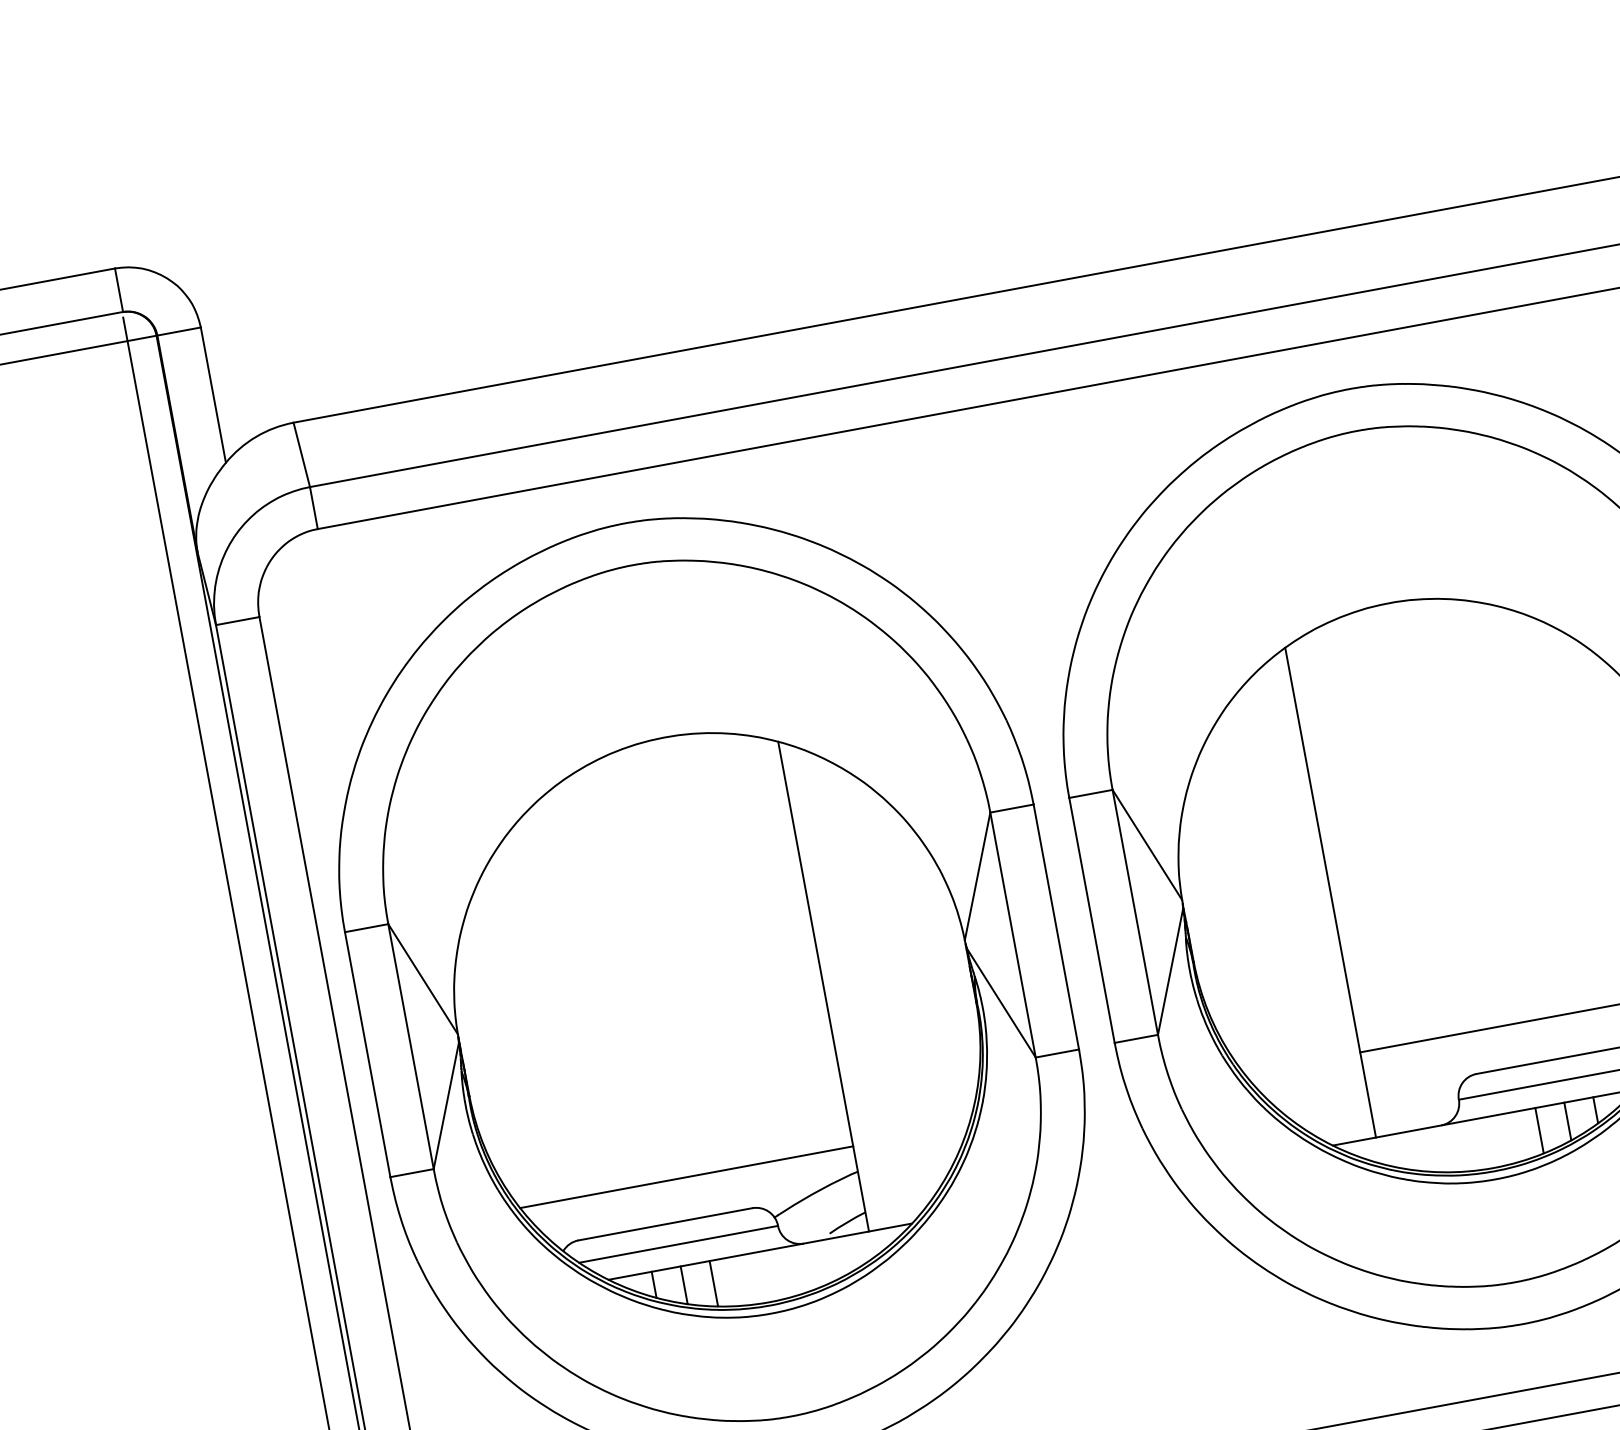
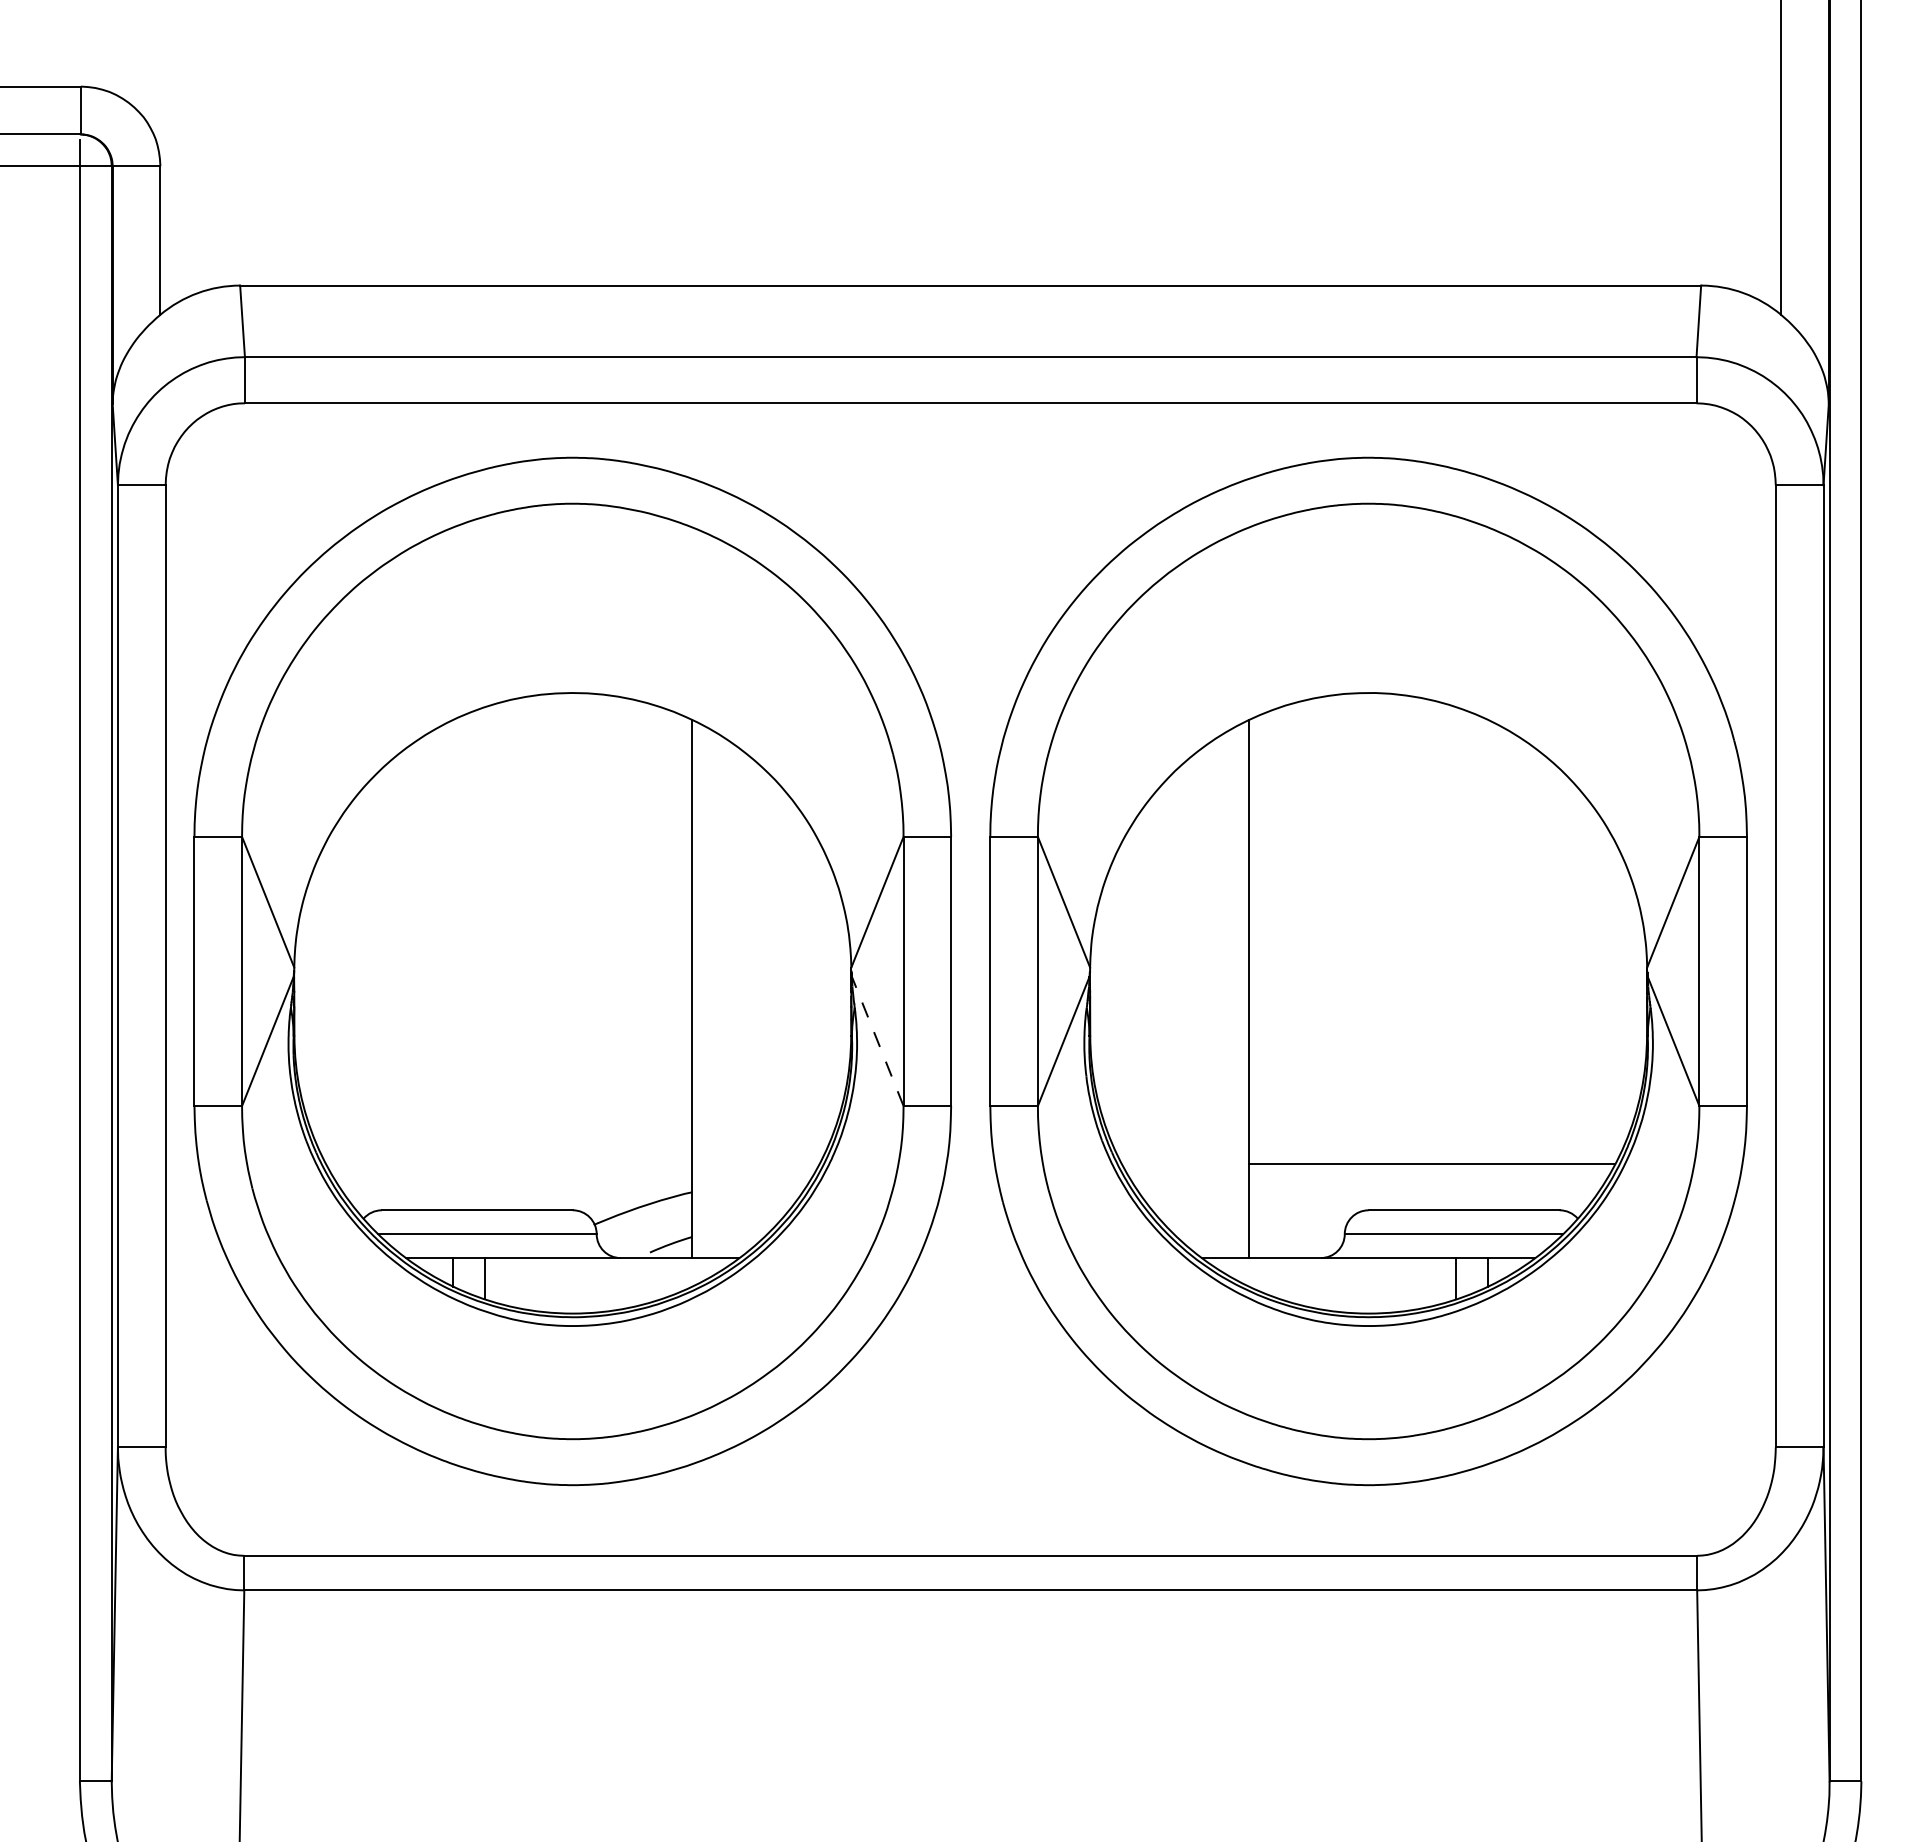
line: (1001, 1003) -> (877, 1041), solid -> dashed
line: (1539, 1130) -> (1424, 1282), removed
line: (686, 1177) -> (509, 1164), removed
line: (714, 1283) -> (517, 1282), removed

